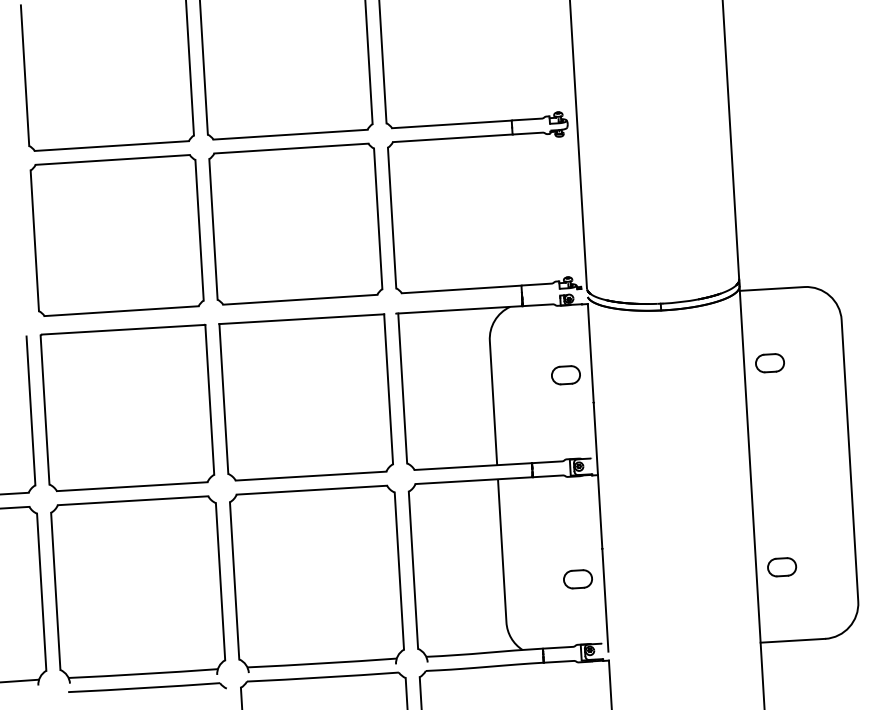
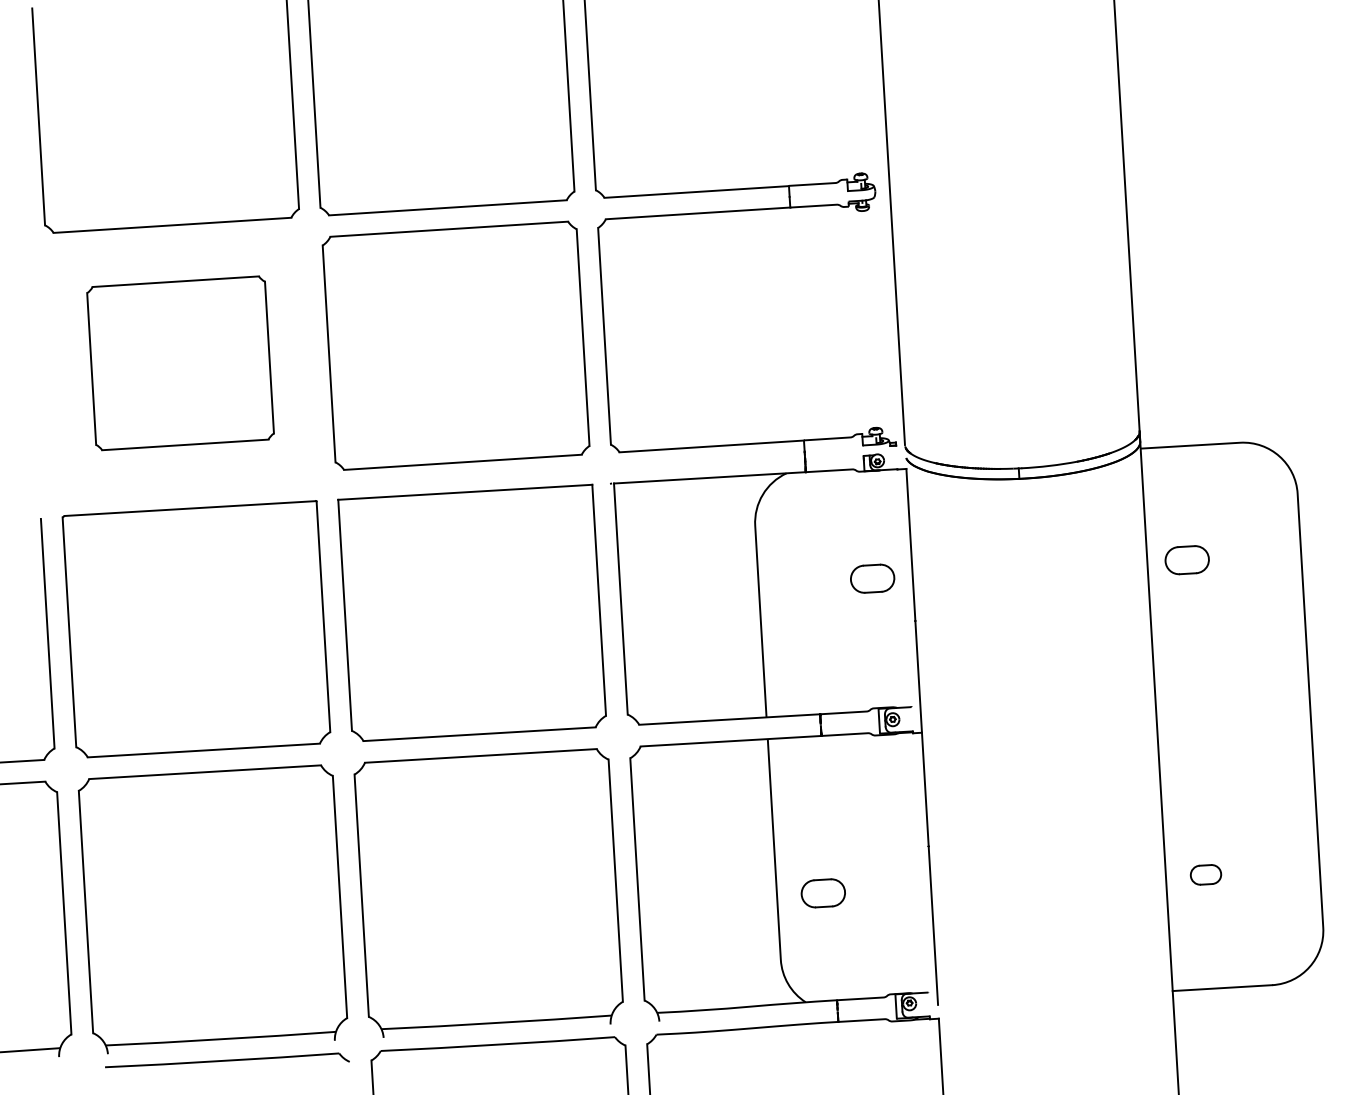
part: (116, 235) -> (179, 363), size x0.7
part: (782, 567) -> (1206, 875), size x0.7
part: (577, 579) -> (822, 893), moved

